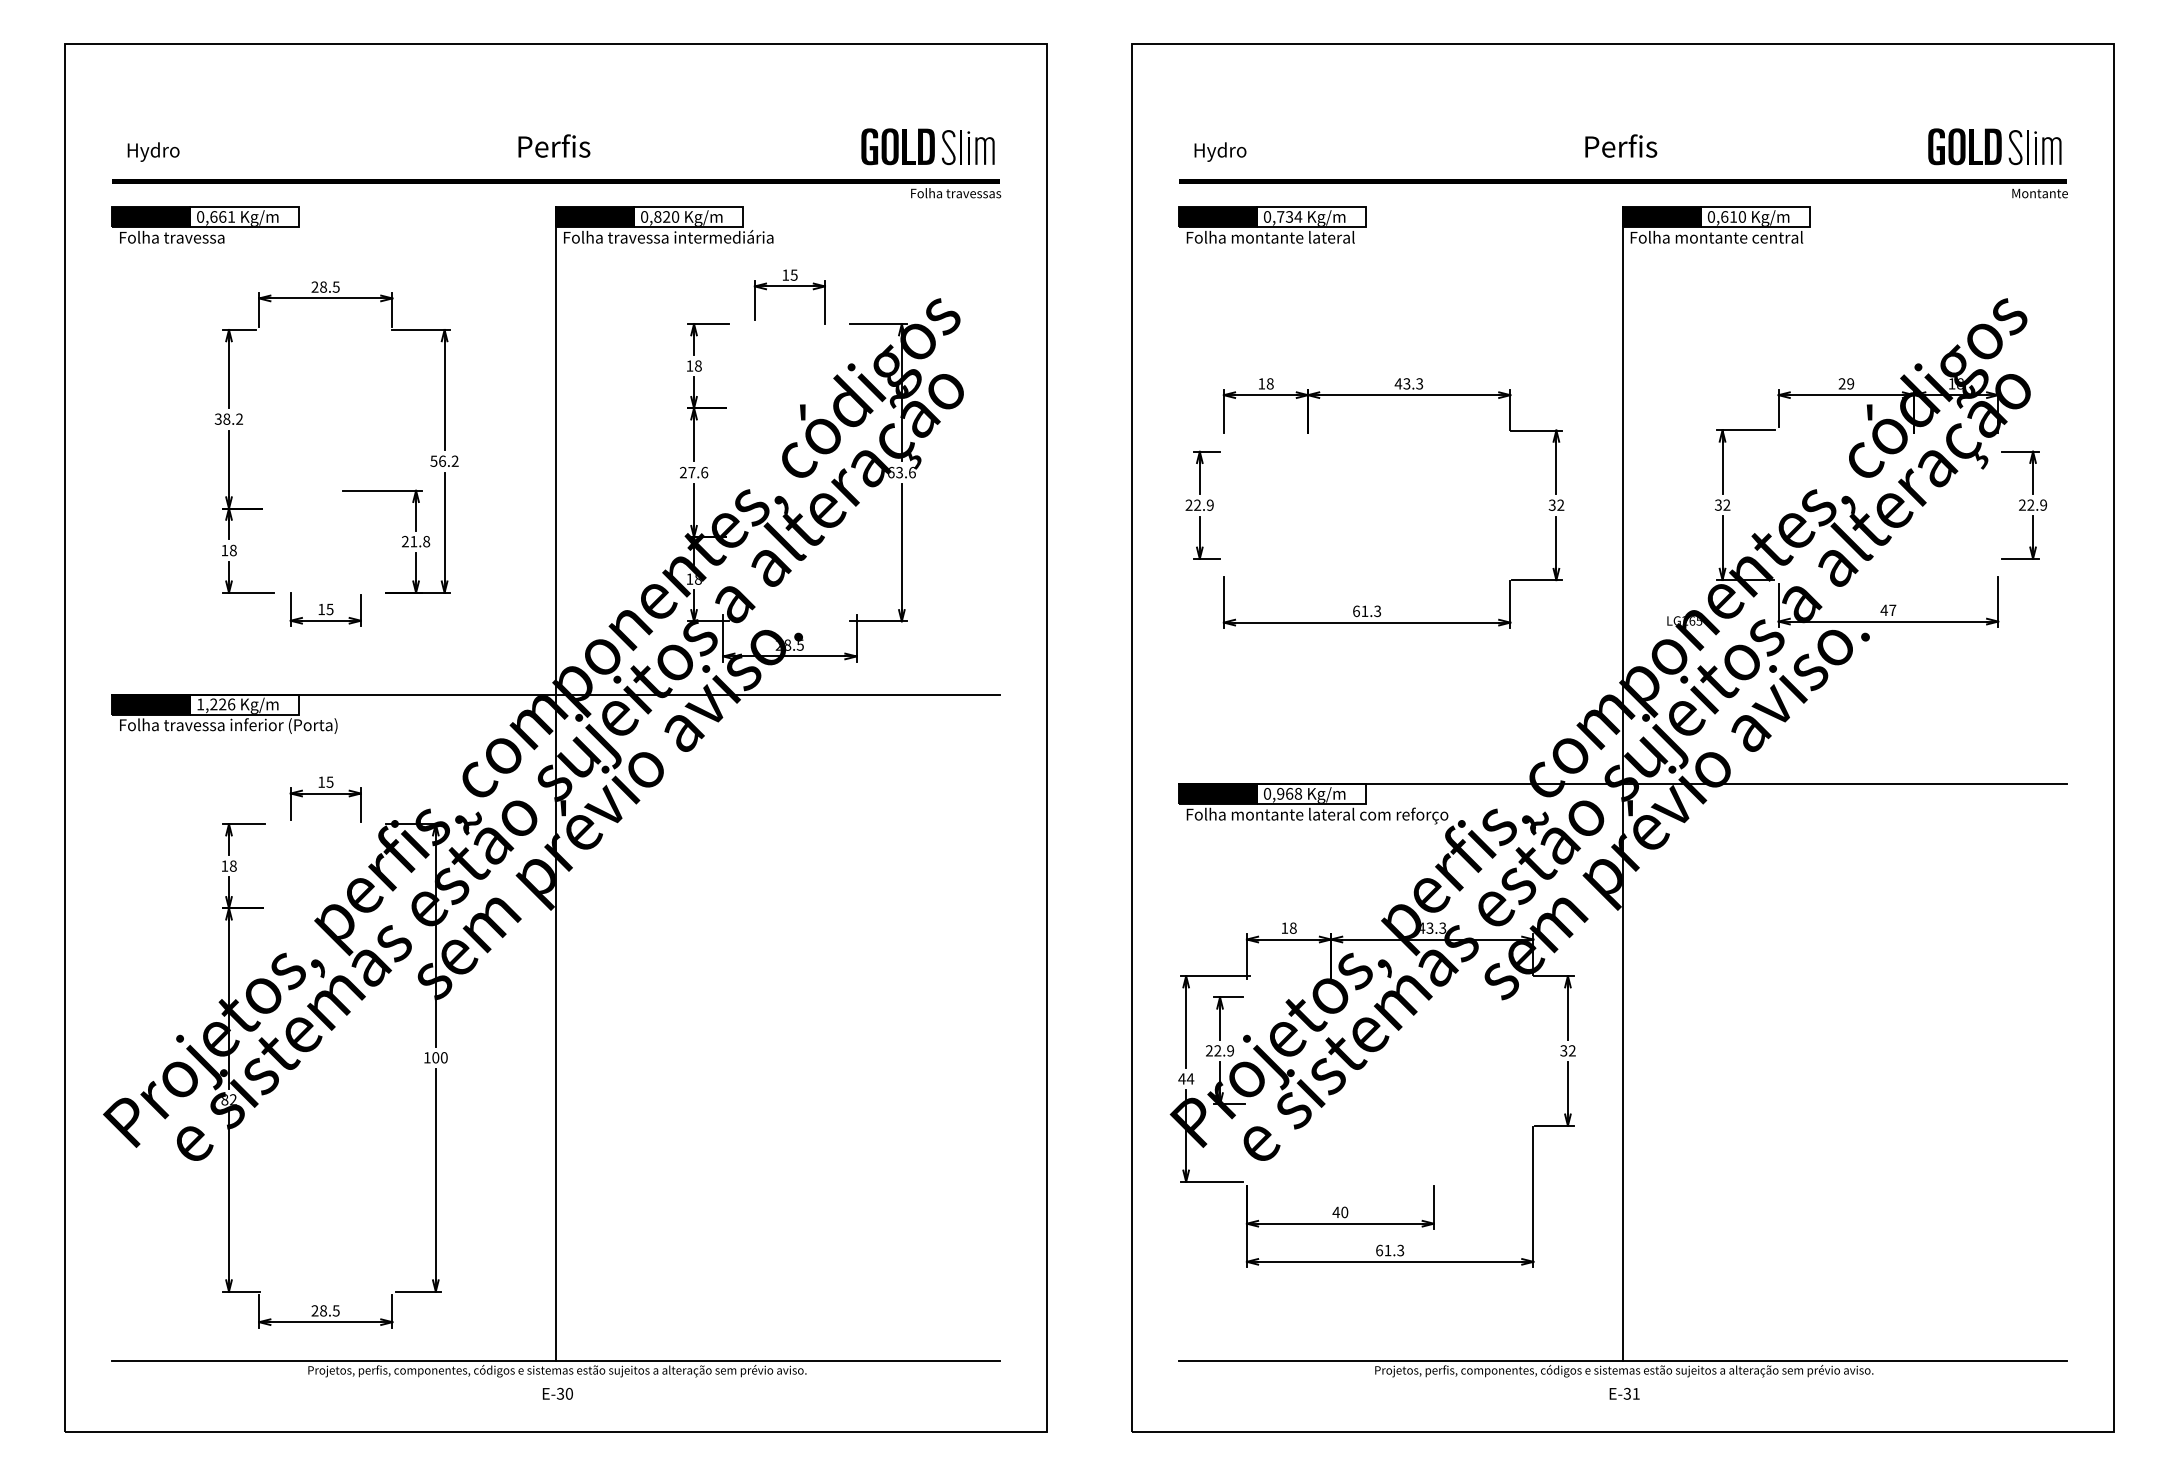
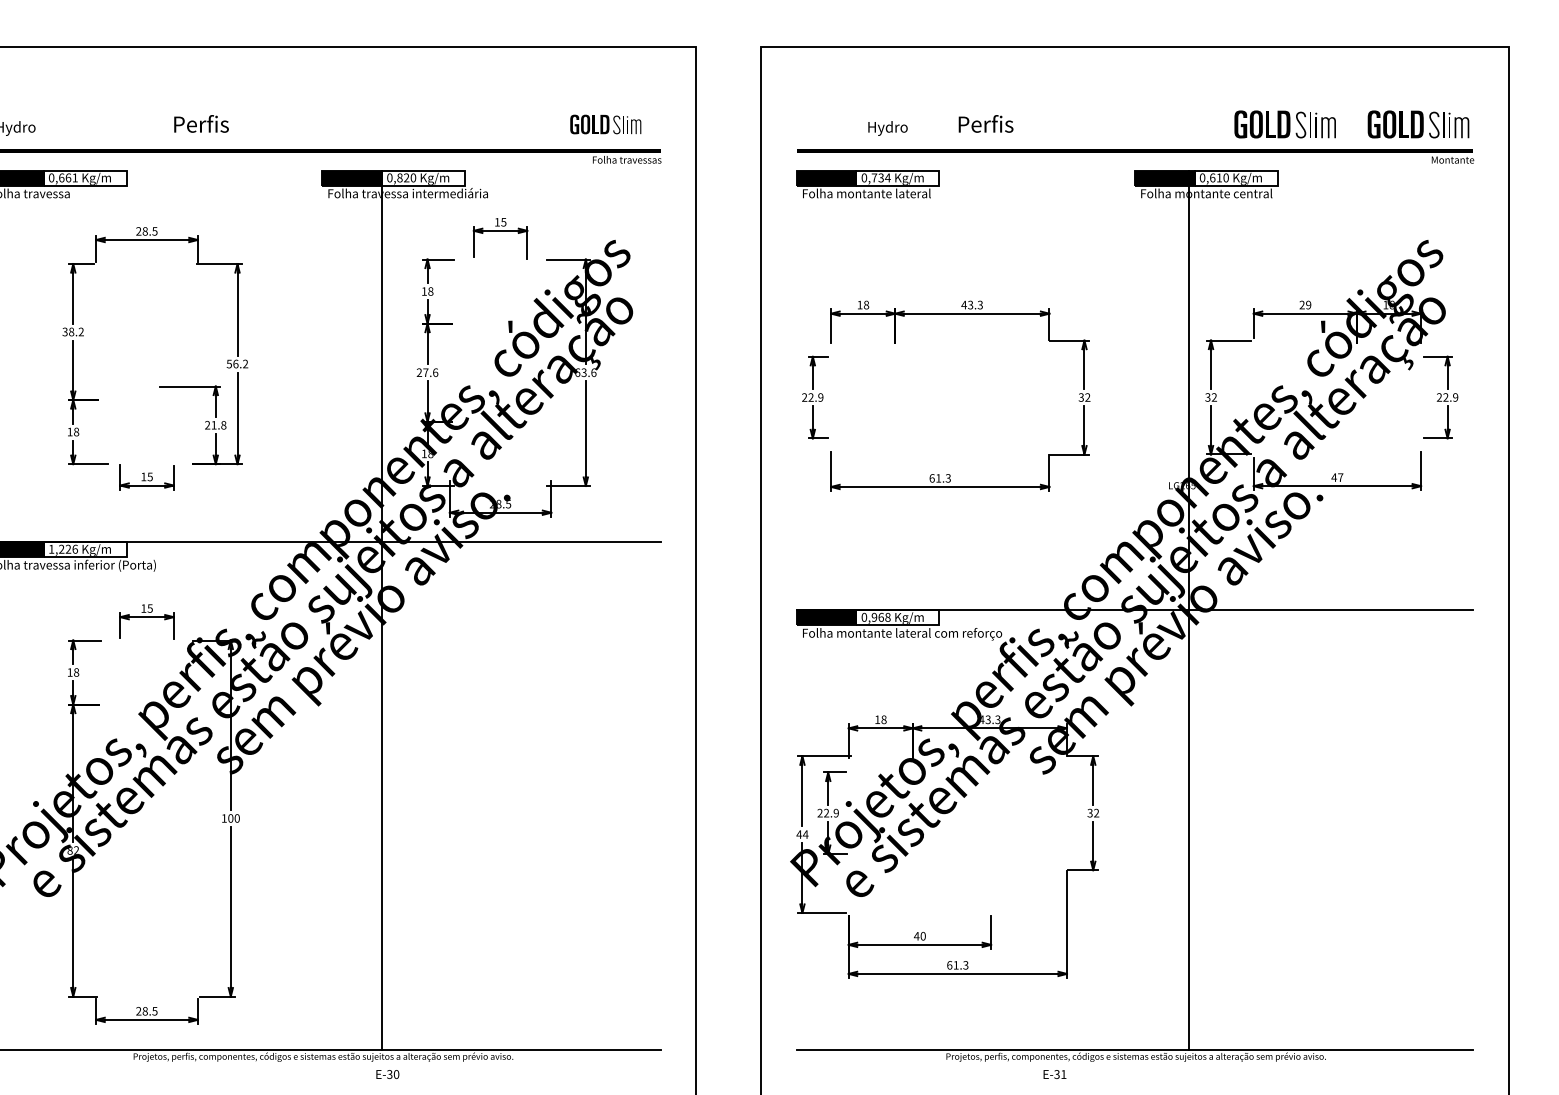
text: (554, 145) -> (201, 123), moved
text: (1621, 145) -> (986, 123), moved
part: (927, 146) -> (605, 124), size x0.7
part: (1819, 146) -> (1284, 124), added
text: (1220, 151) -> (888, 128), moved
line: (556, 784) -> (382, 610), moved
line: (1622, 784) -> (1188, 610), moved
text: (557, 1393) -> (387, 1074), moved
text: (1624, 1393) -> (1054, 1074), moved

